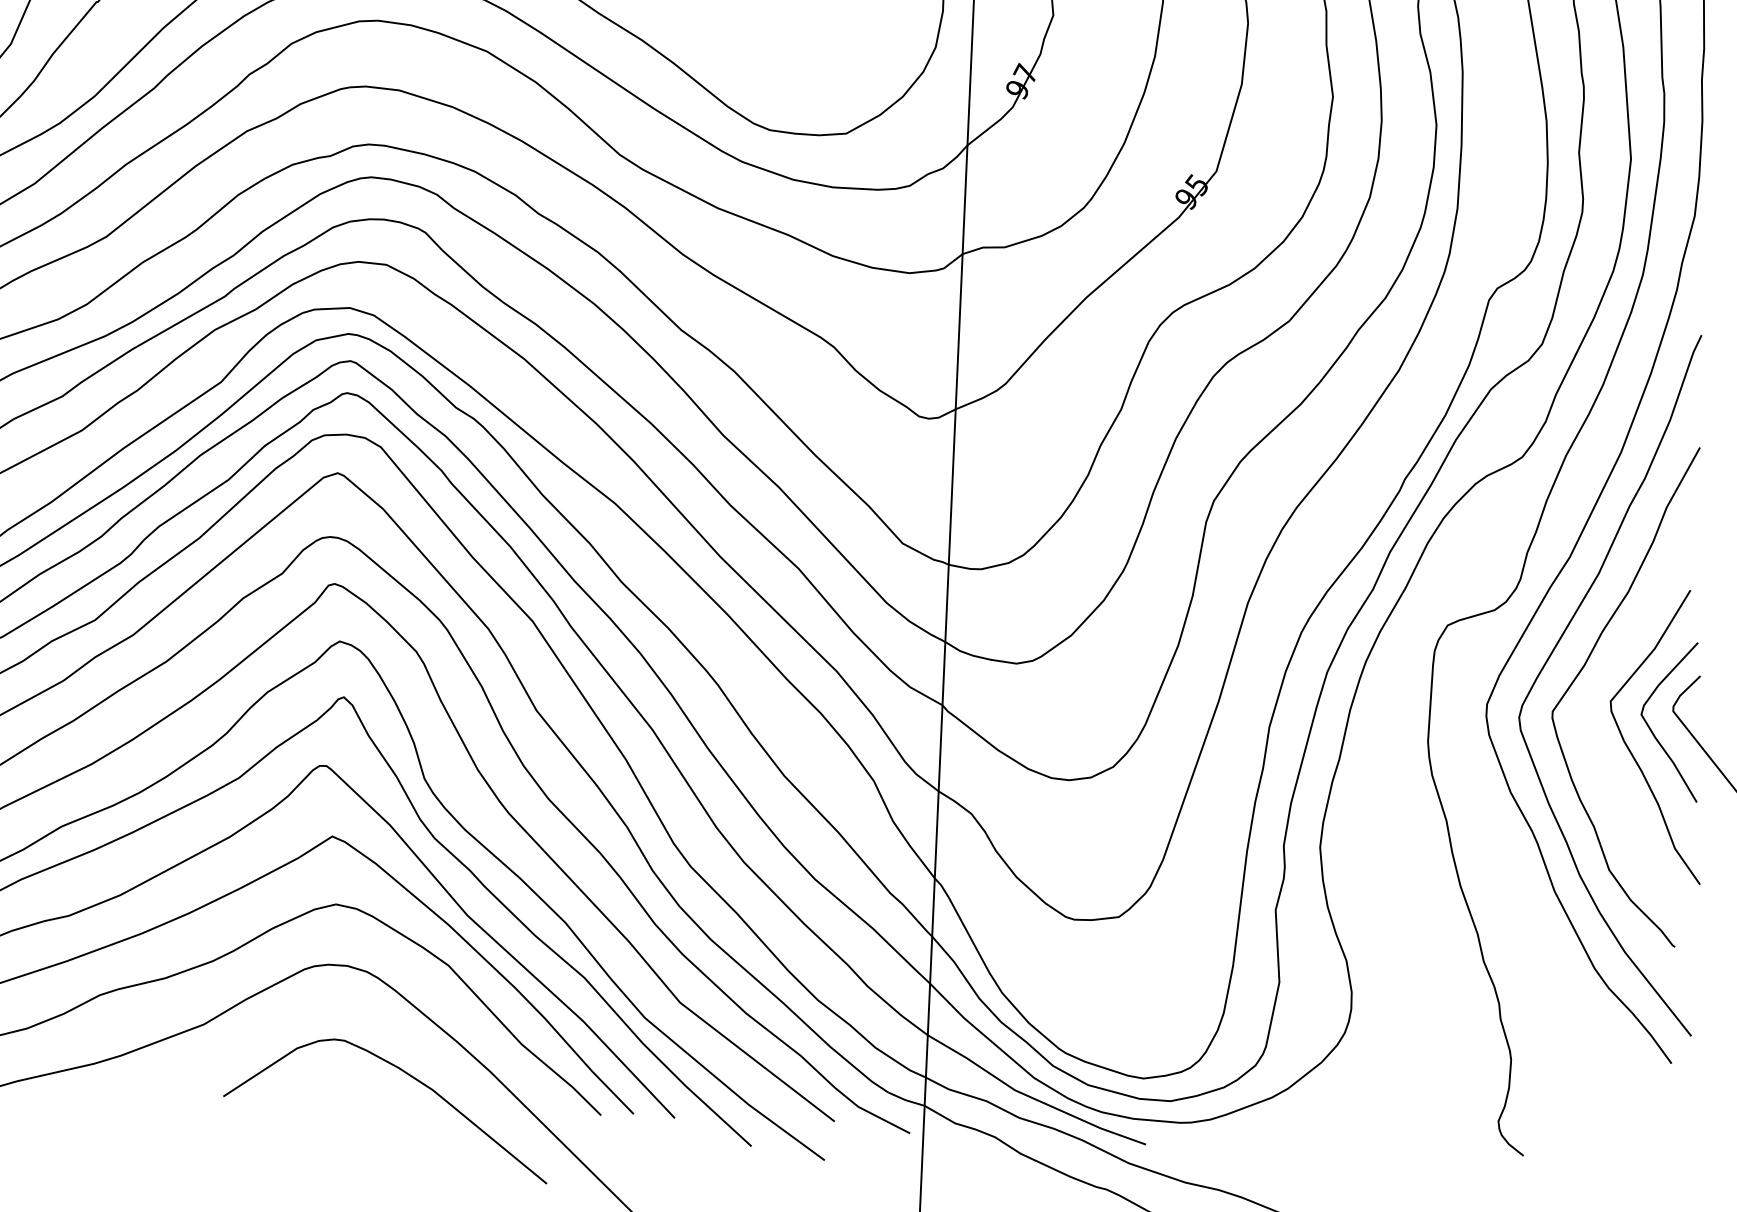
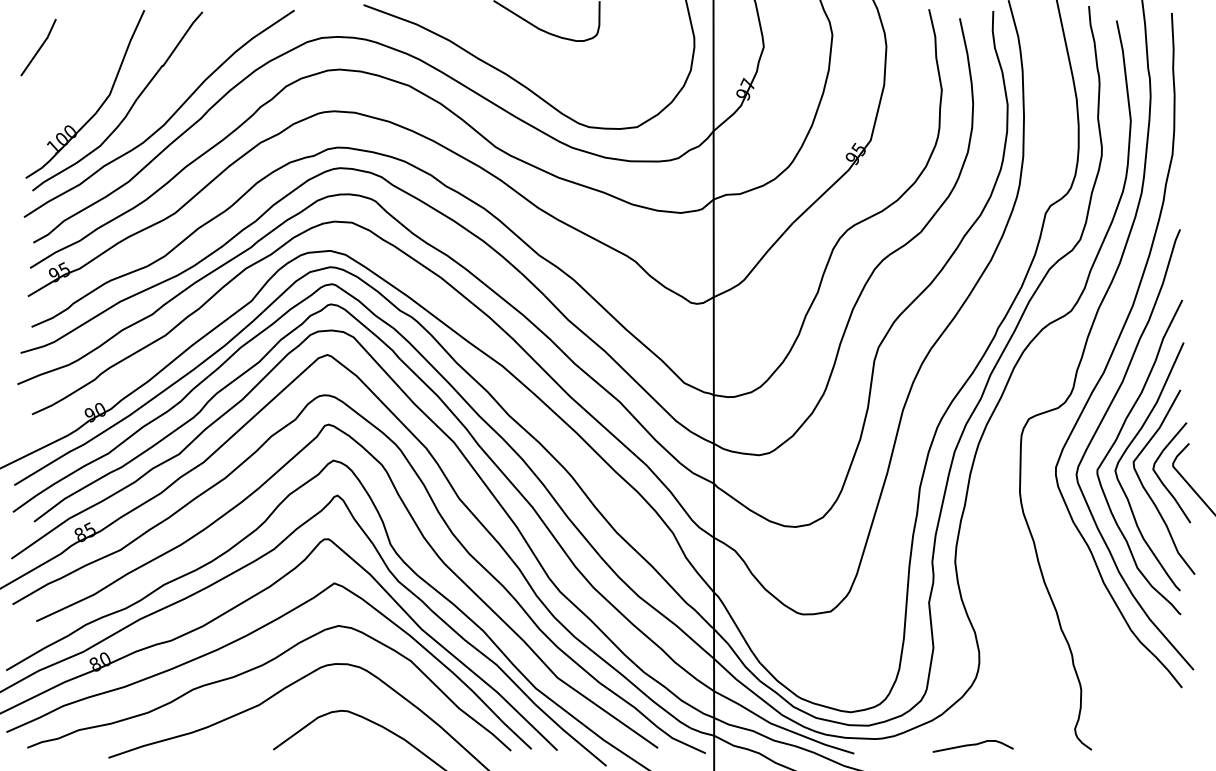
curve: (1600, 684) -> (1126, 451), added
curve: (1334, 1140) -> (972, 745), added

